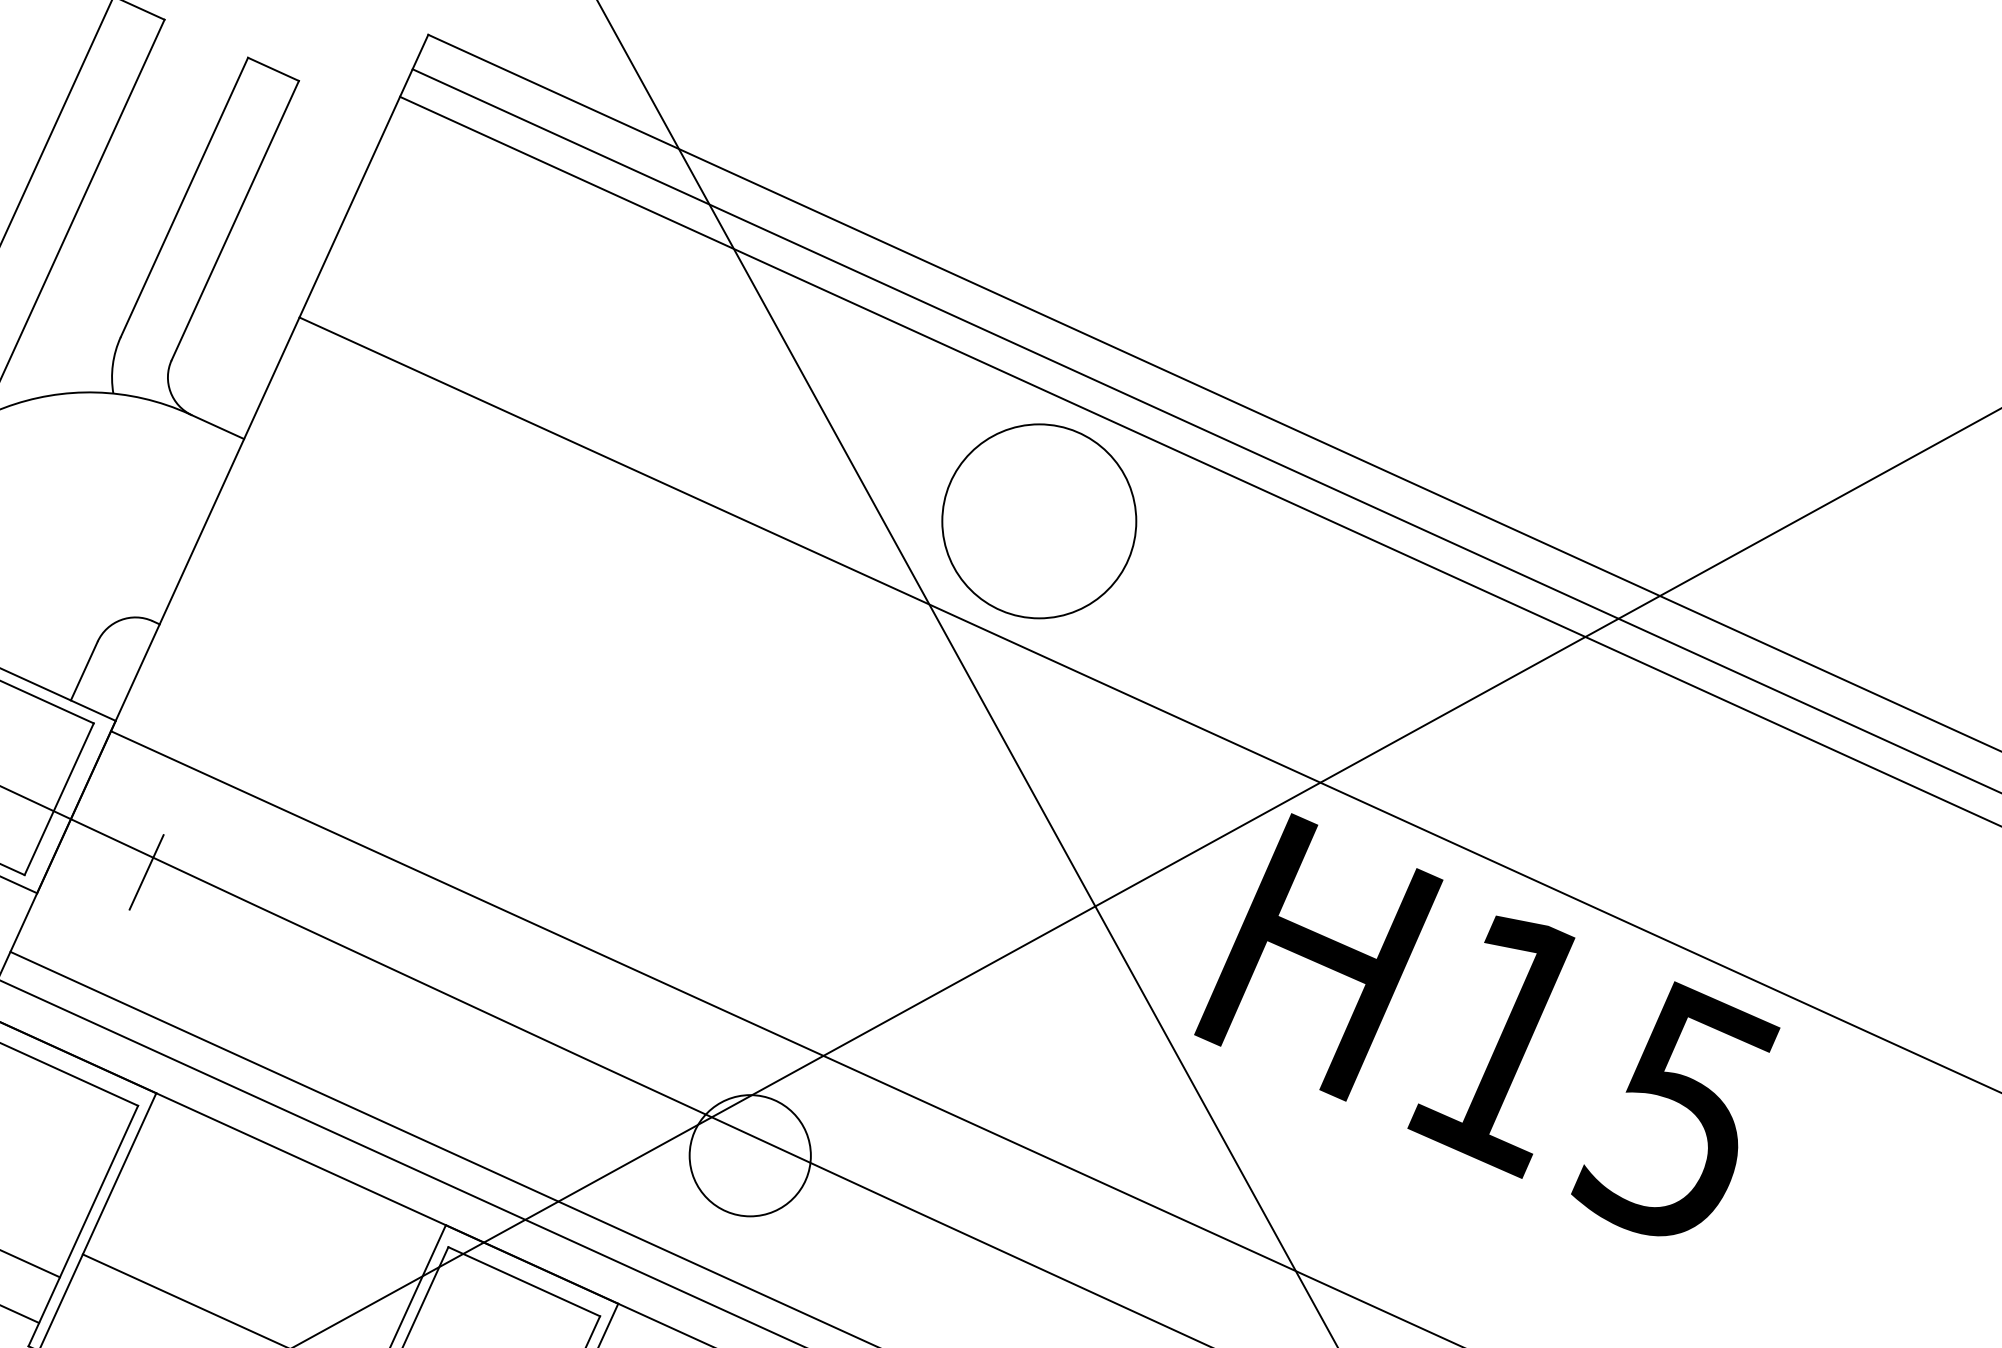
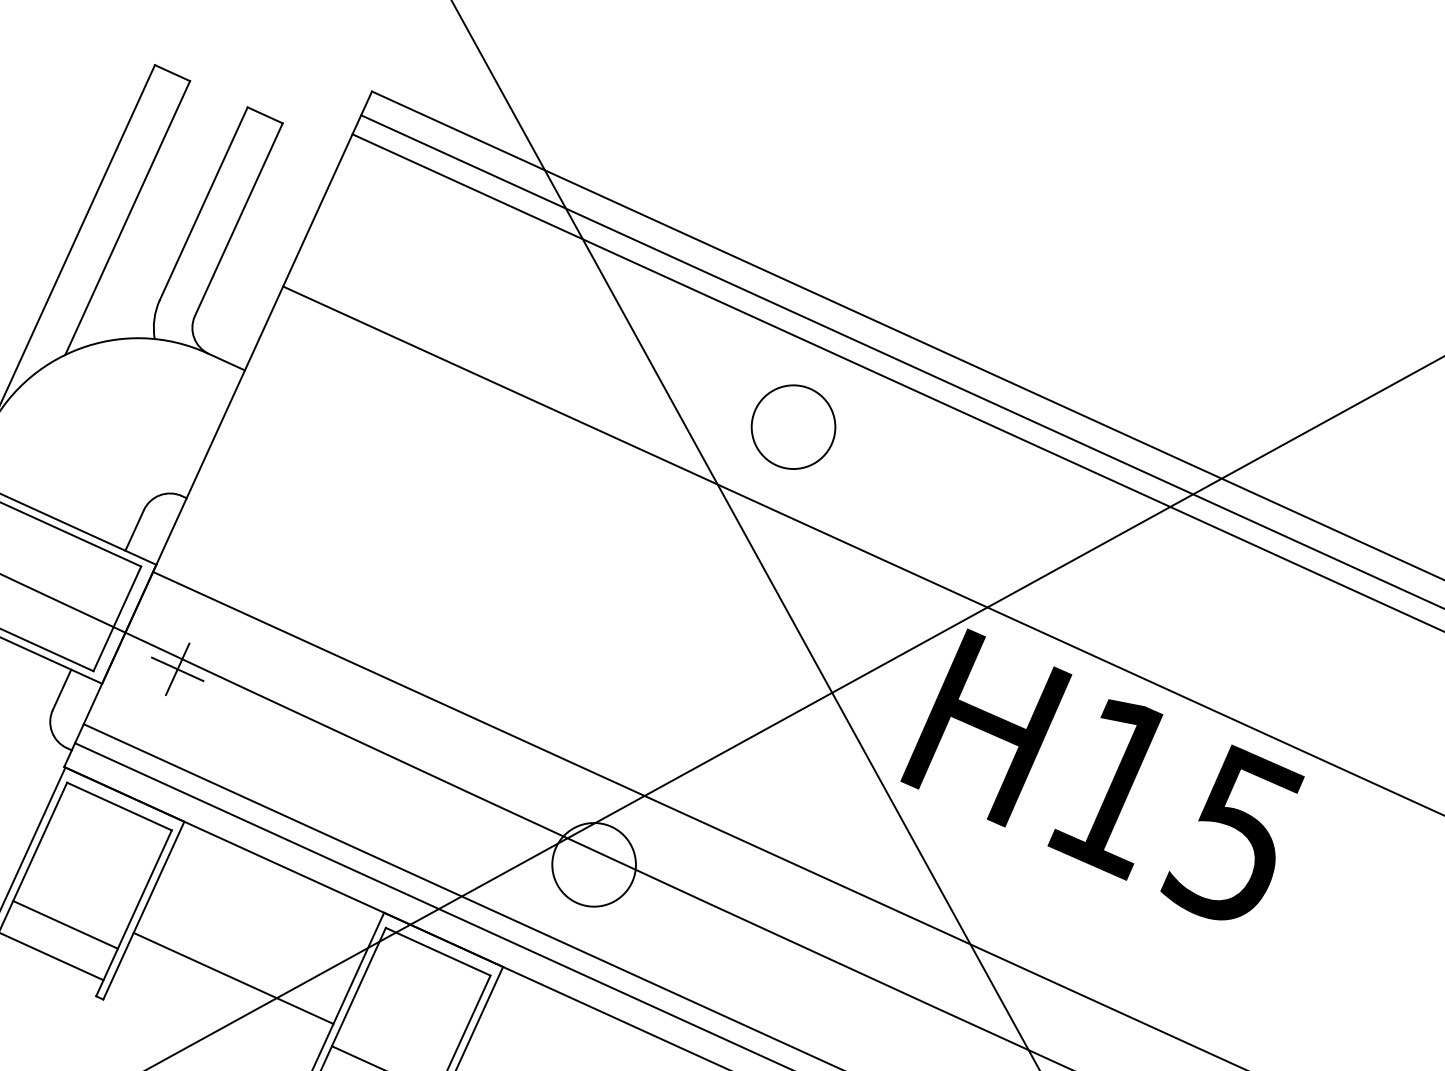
circle: (1039, 521) -> (793, 427), size x0.62
line: (146, 872) -> (177, 669), added

